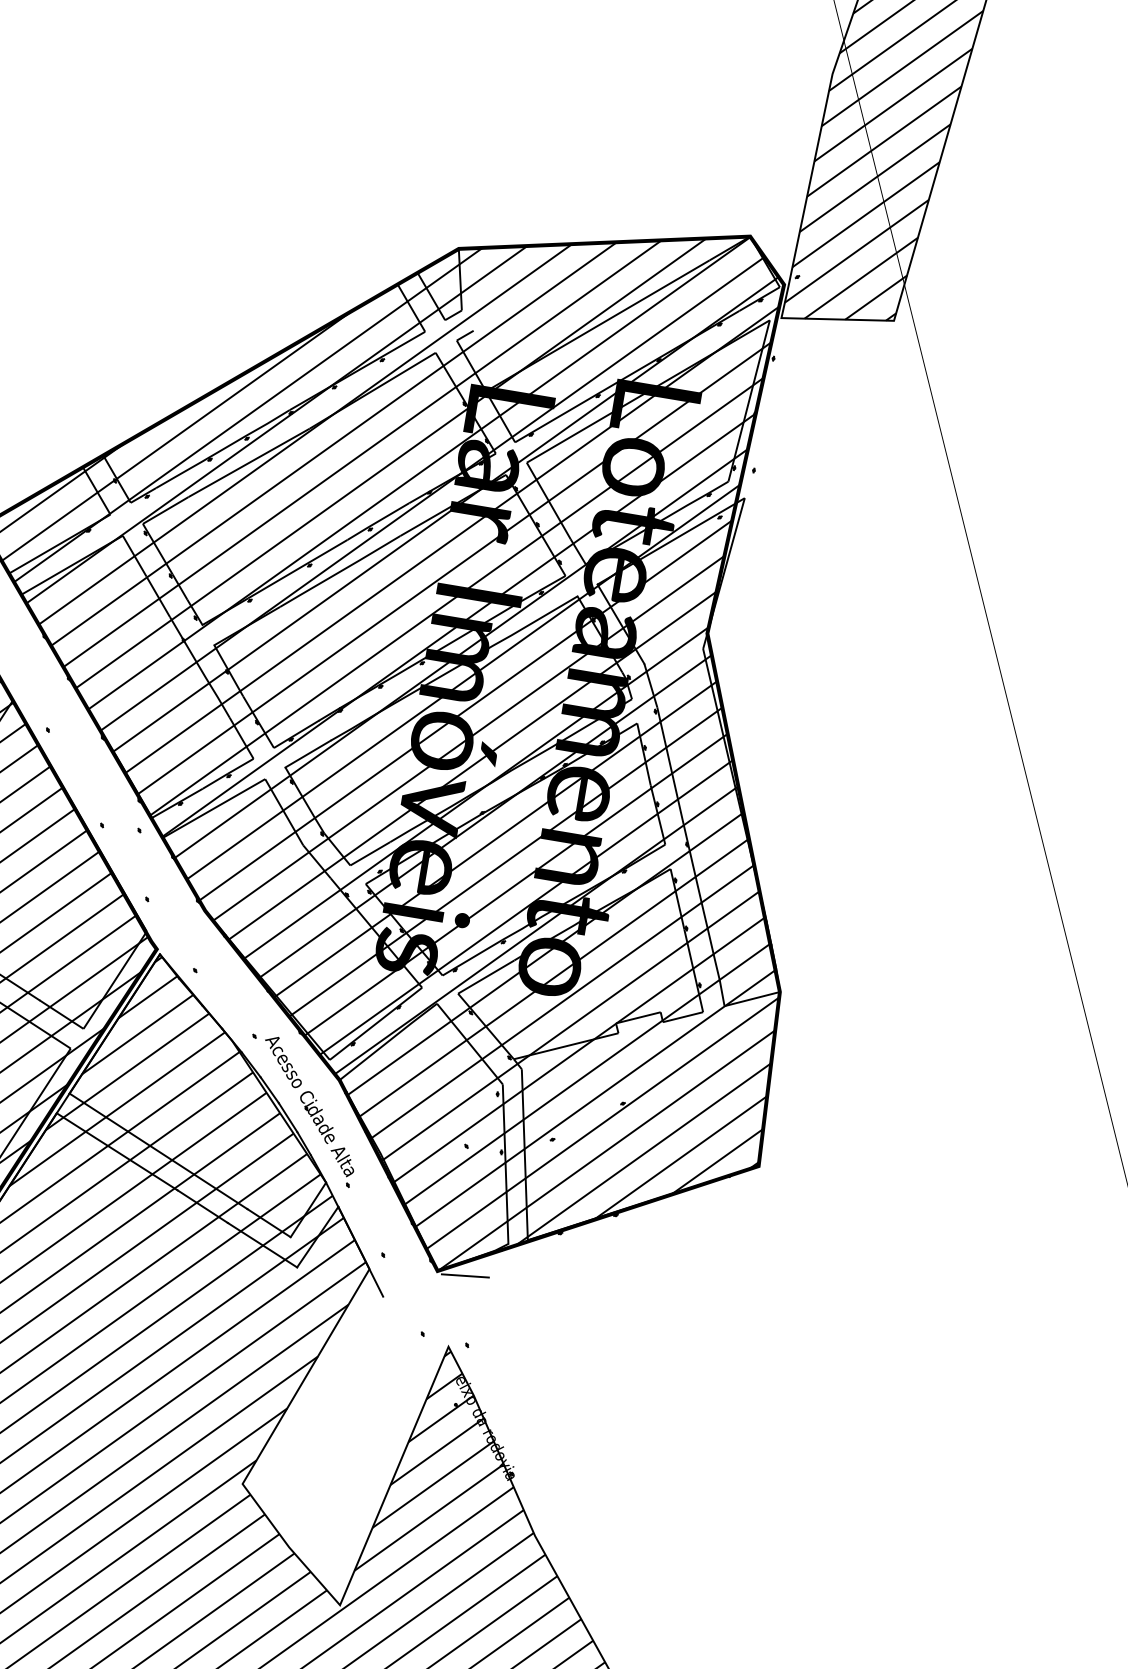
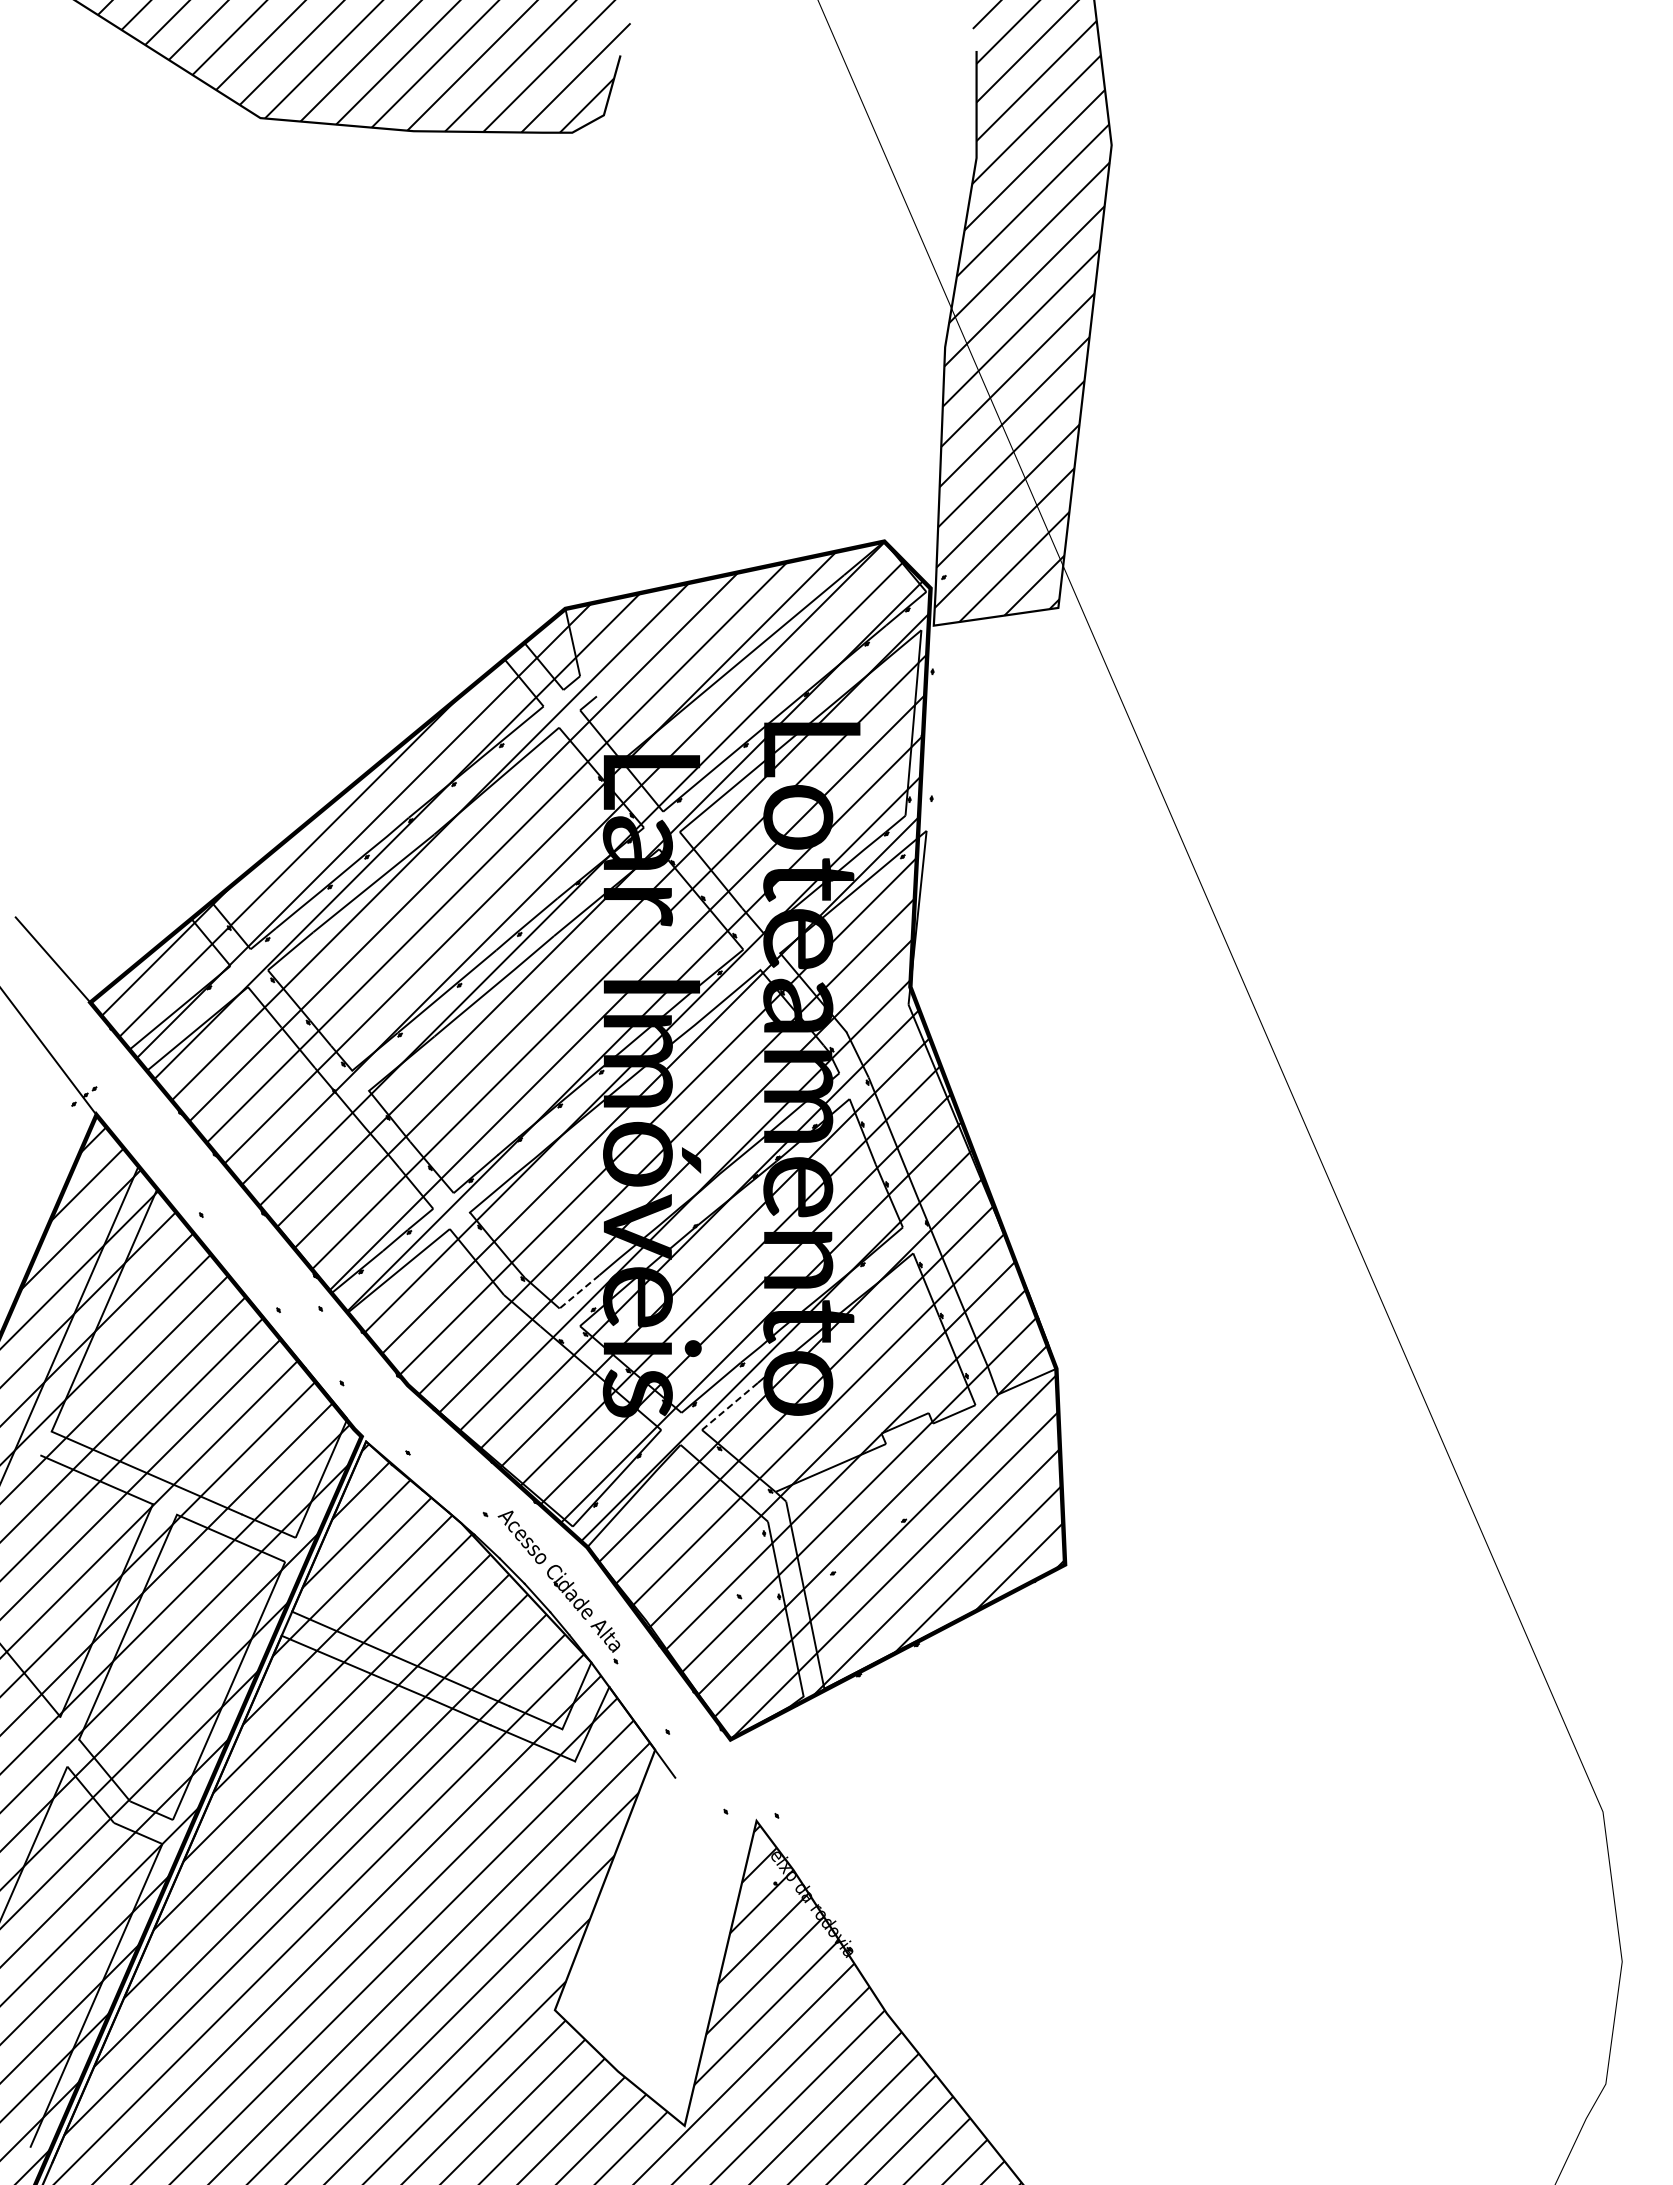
line: (370, 853) -> (579, 1291), solid -> dashed
line: (485, 977) -> (729, 1406), solid -> dashed
line: (464, 1275) -> (761, 1739), removed

